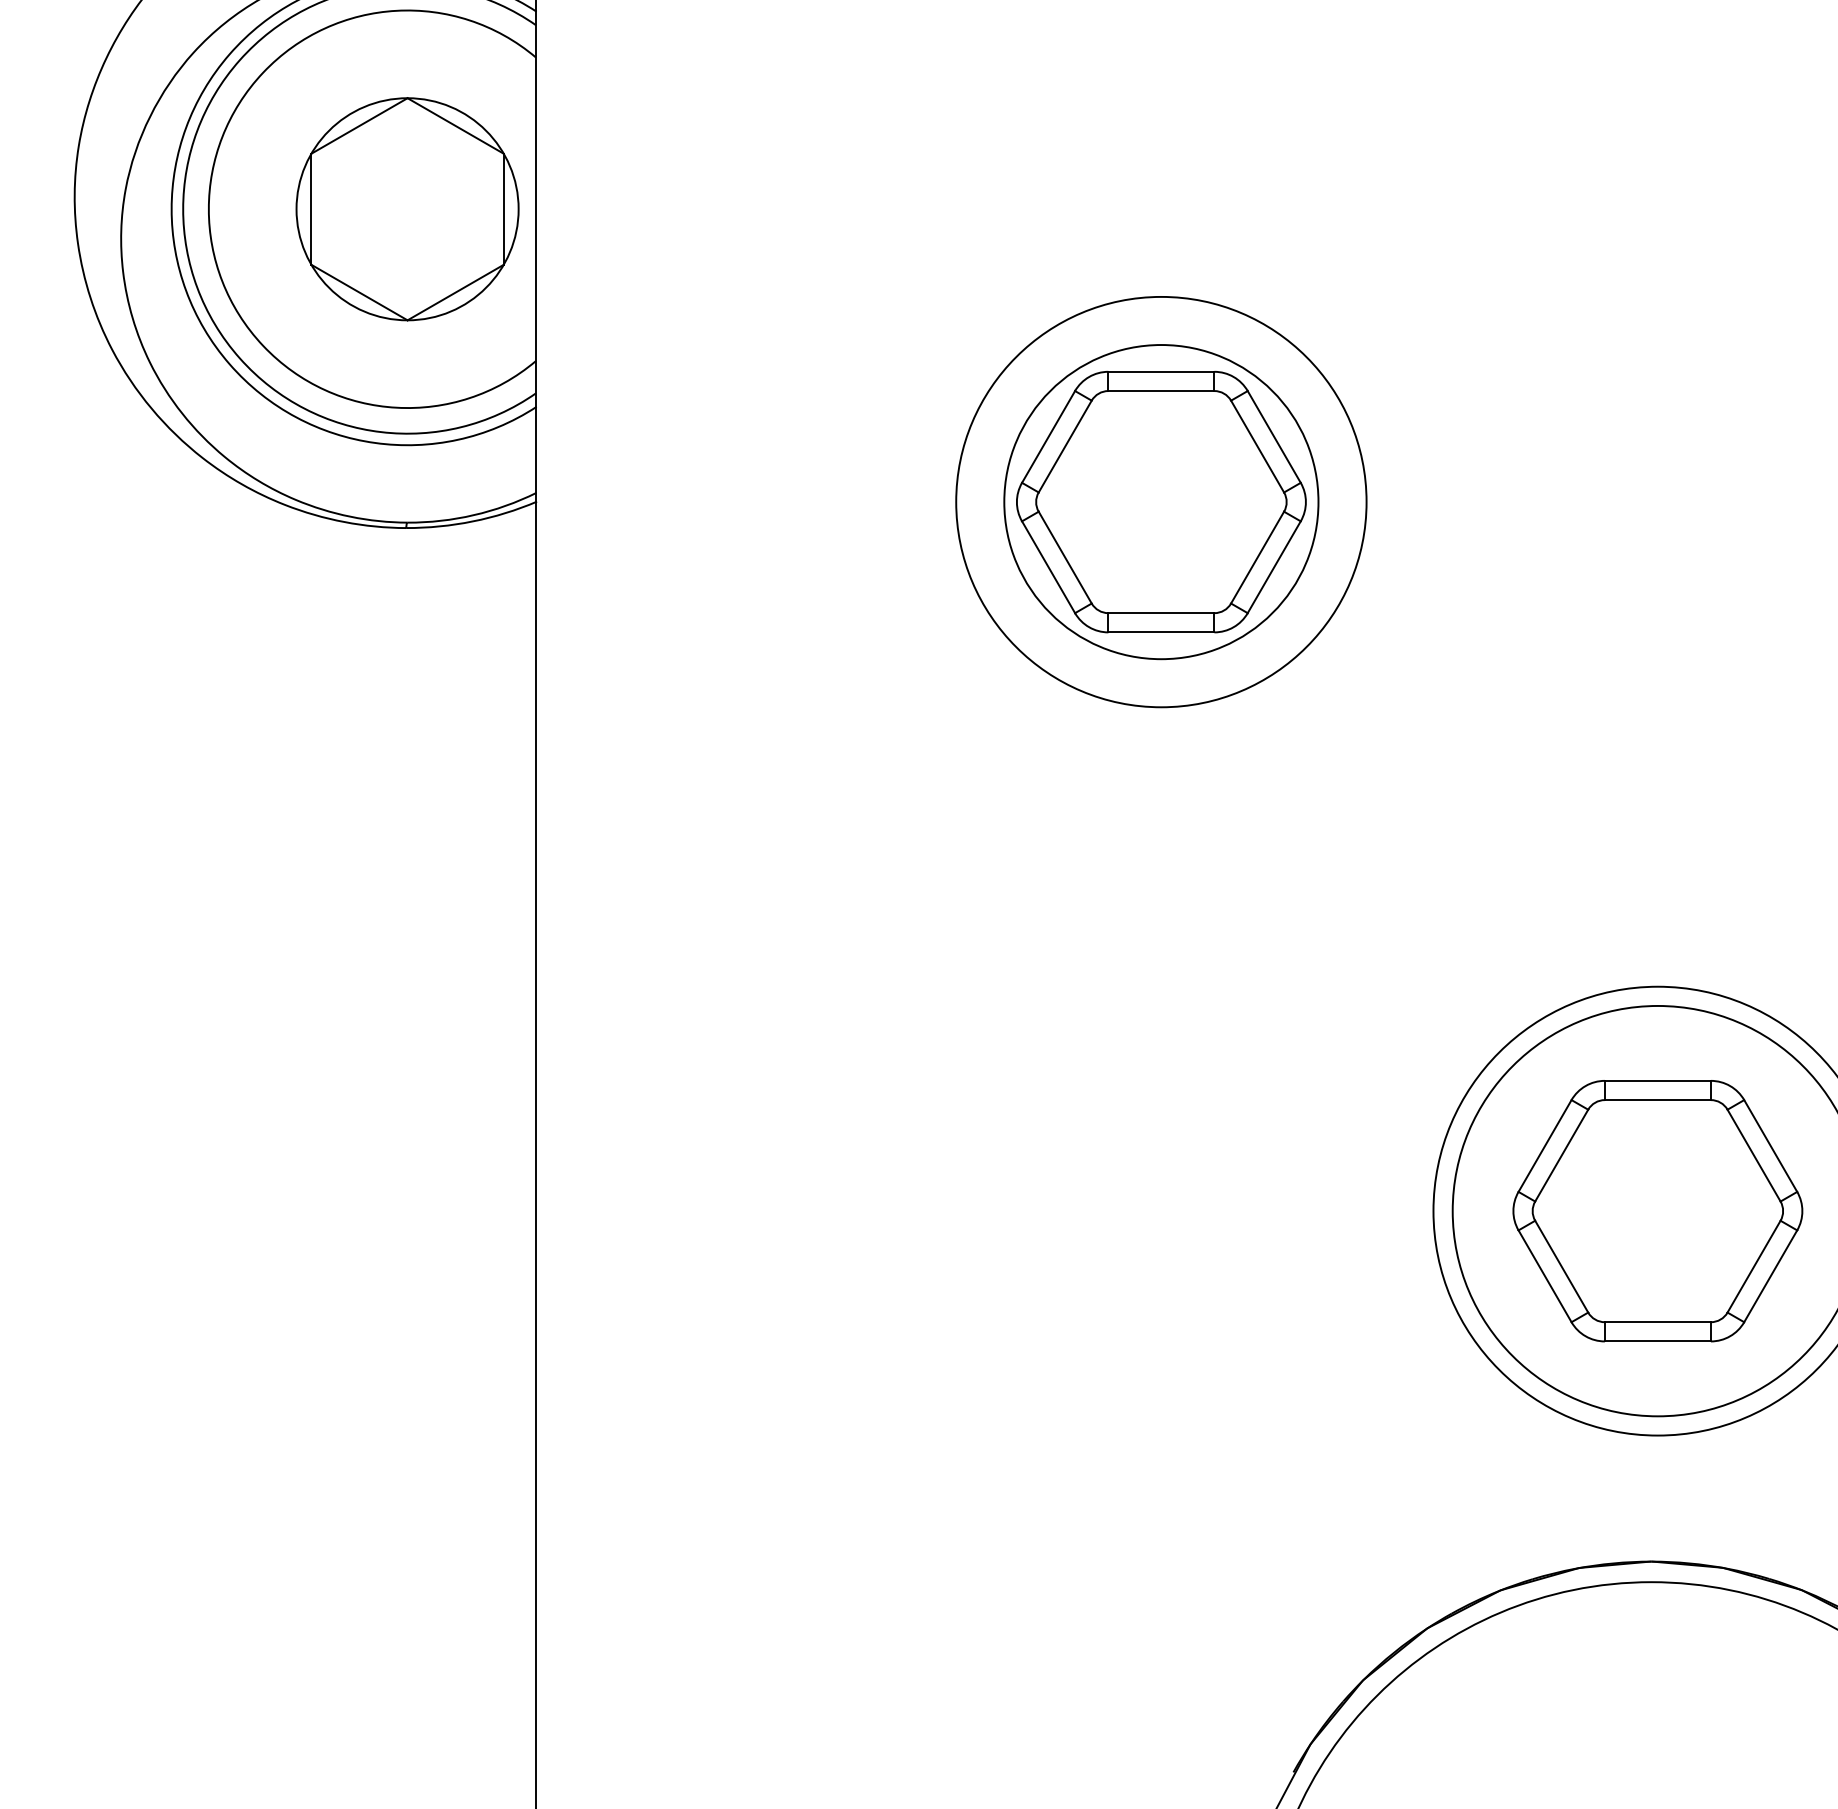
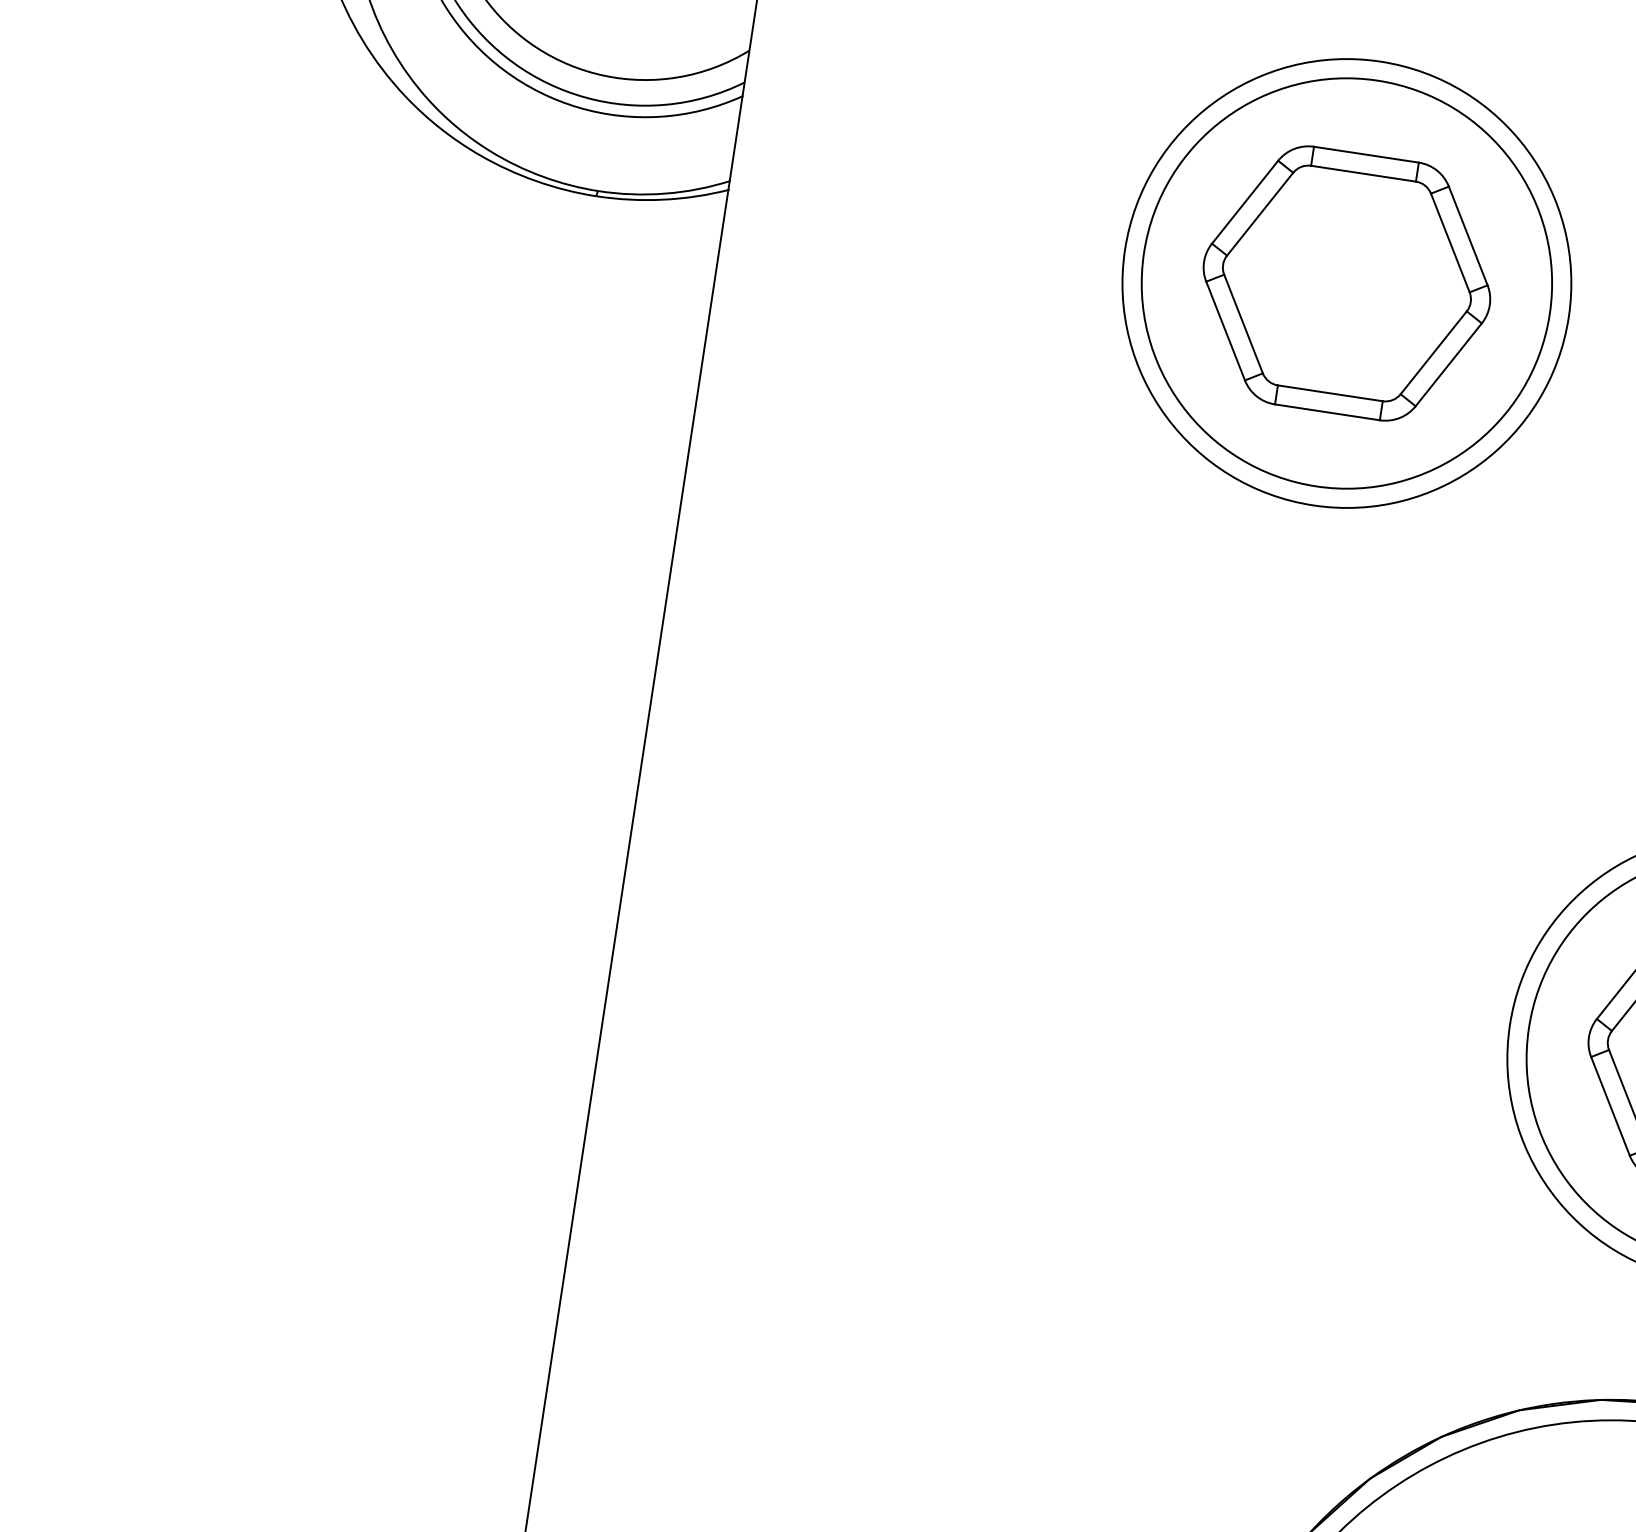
circle: (1160, 501) -> (1346, 282), size x1.43

